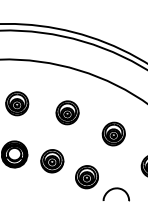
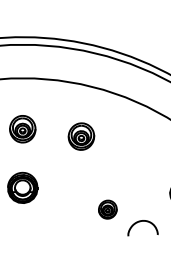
part: (113, 134) -> (135, 158), removed
part: (52, 161) -> (66, 193), removed
part: (86, 176) -> (107, 209), size x0.7

